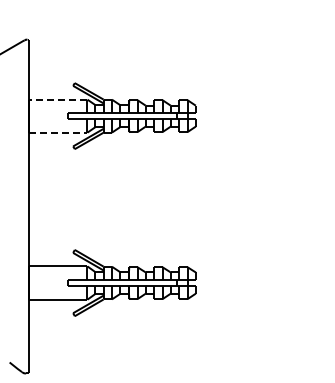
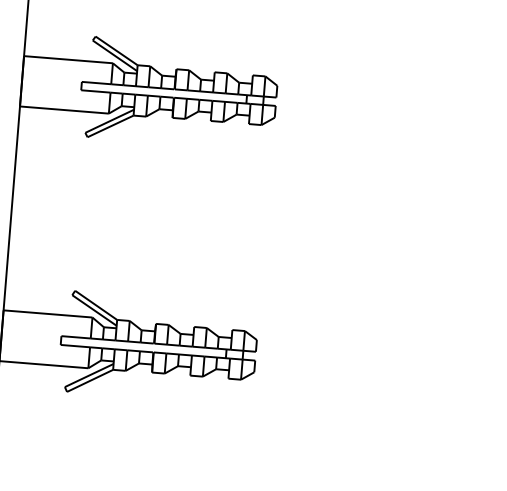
line: (57, 99) -> (67, 59), dashed -> solid
line: (58, 132) -> (64, 109), dashed -> solid

